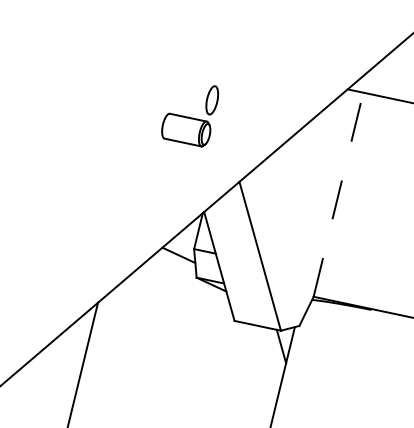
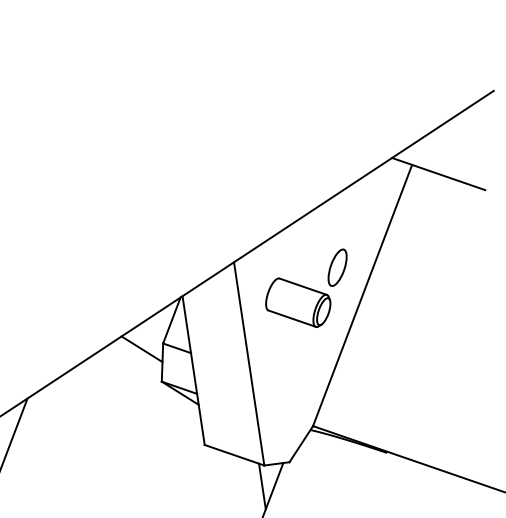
part: (190, 116) -> (306, 285), moved
line: (338, 194) -> (362, 295), dashed -> solid

